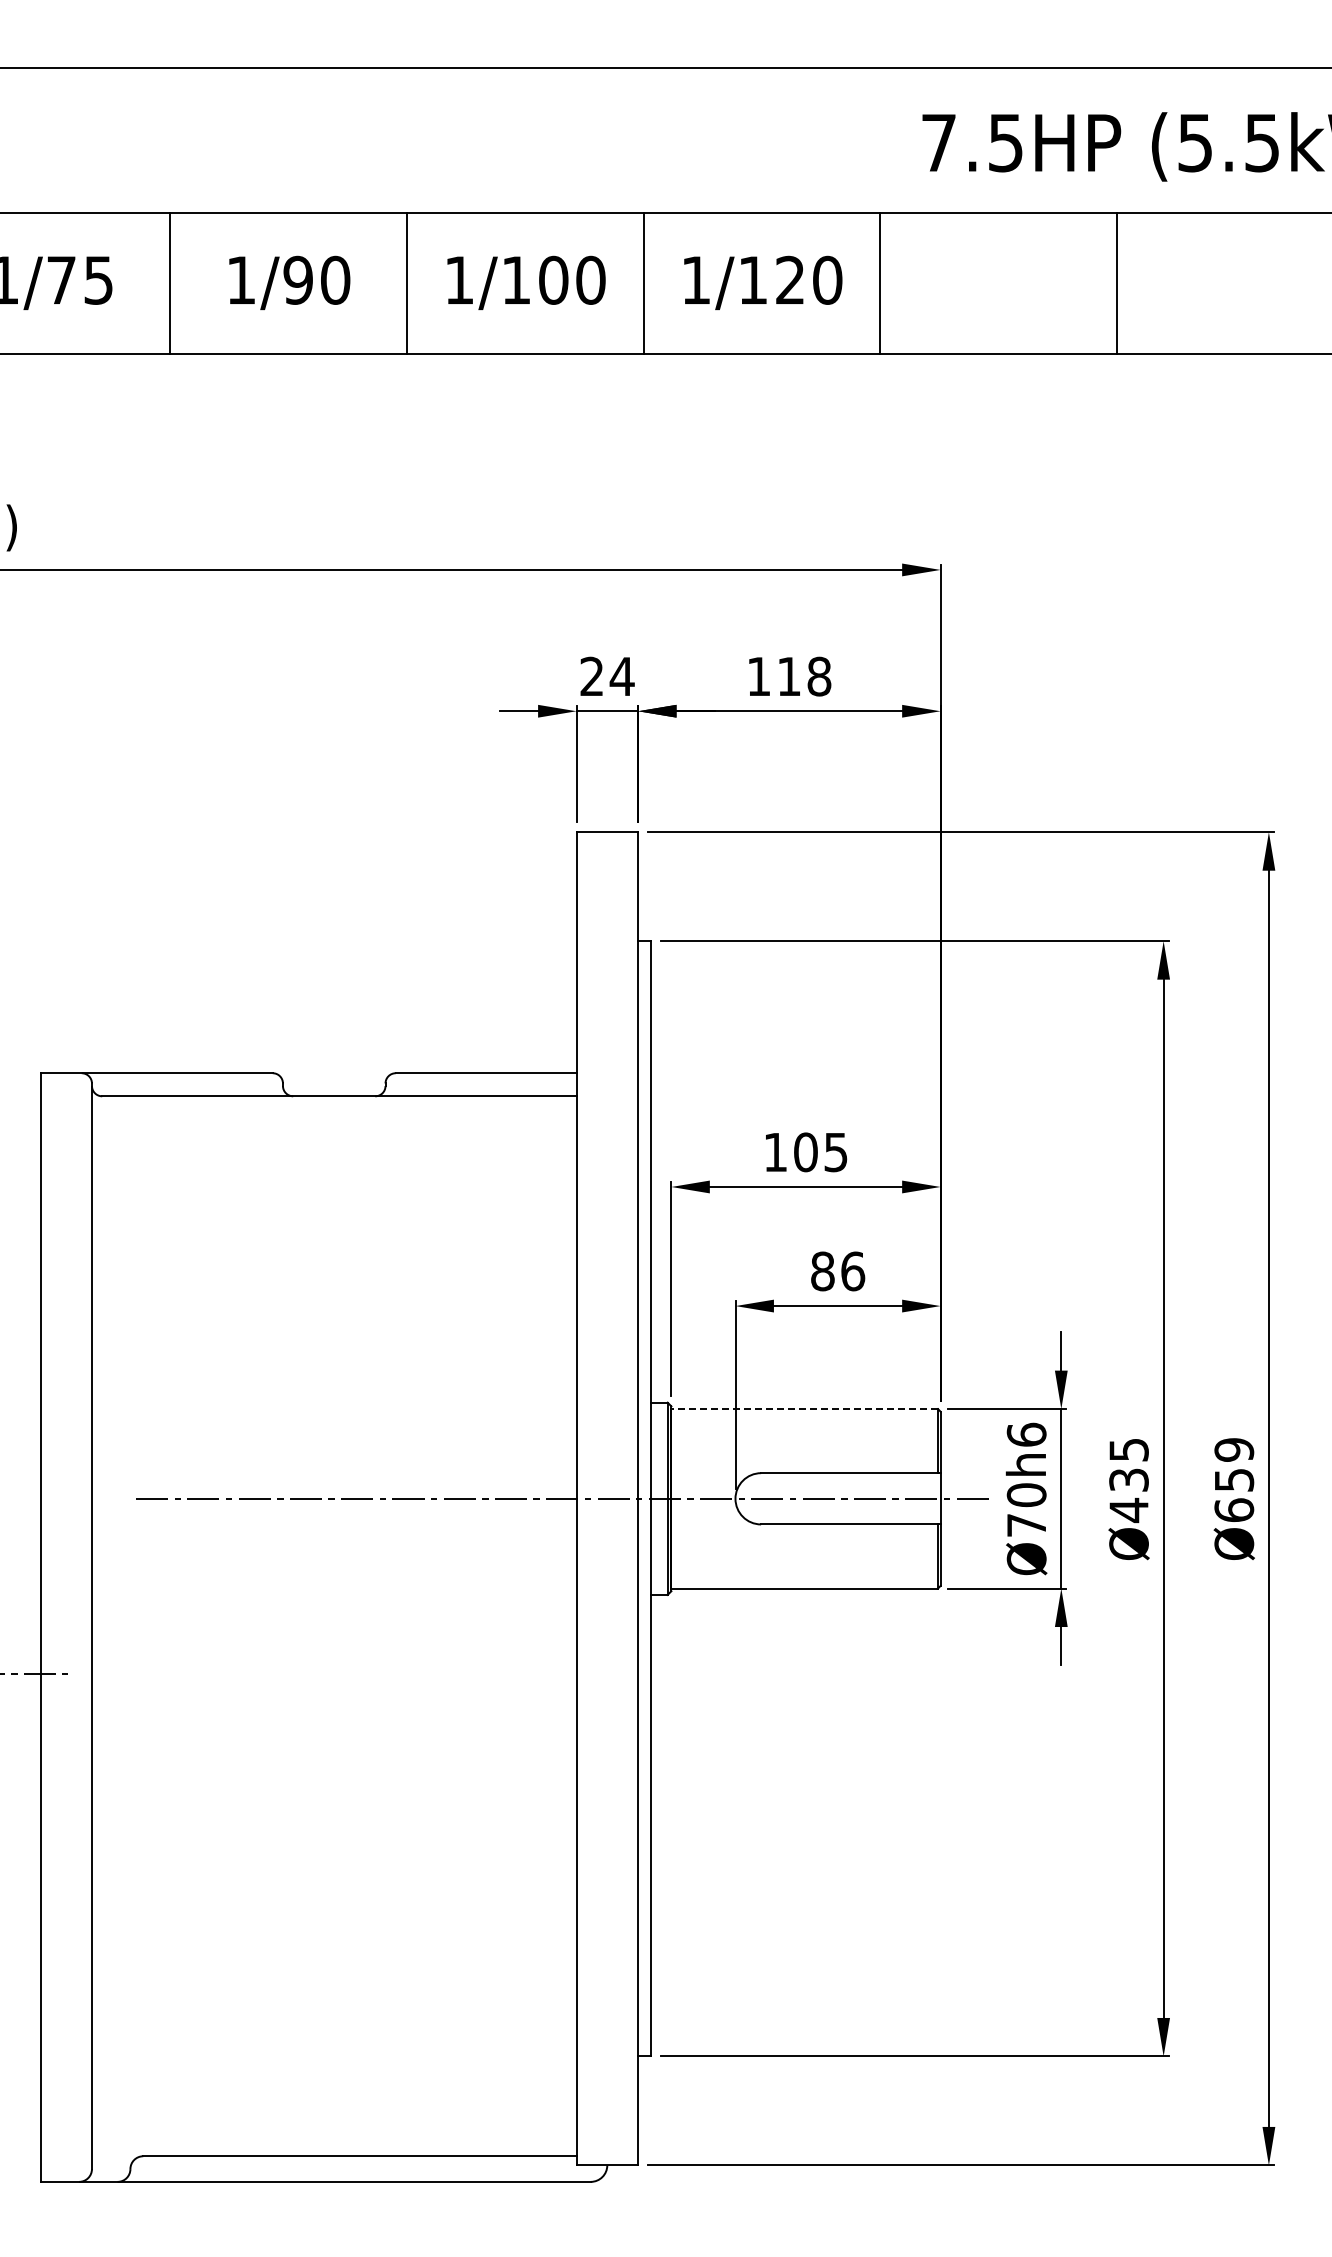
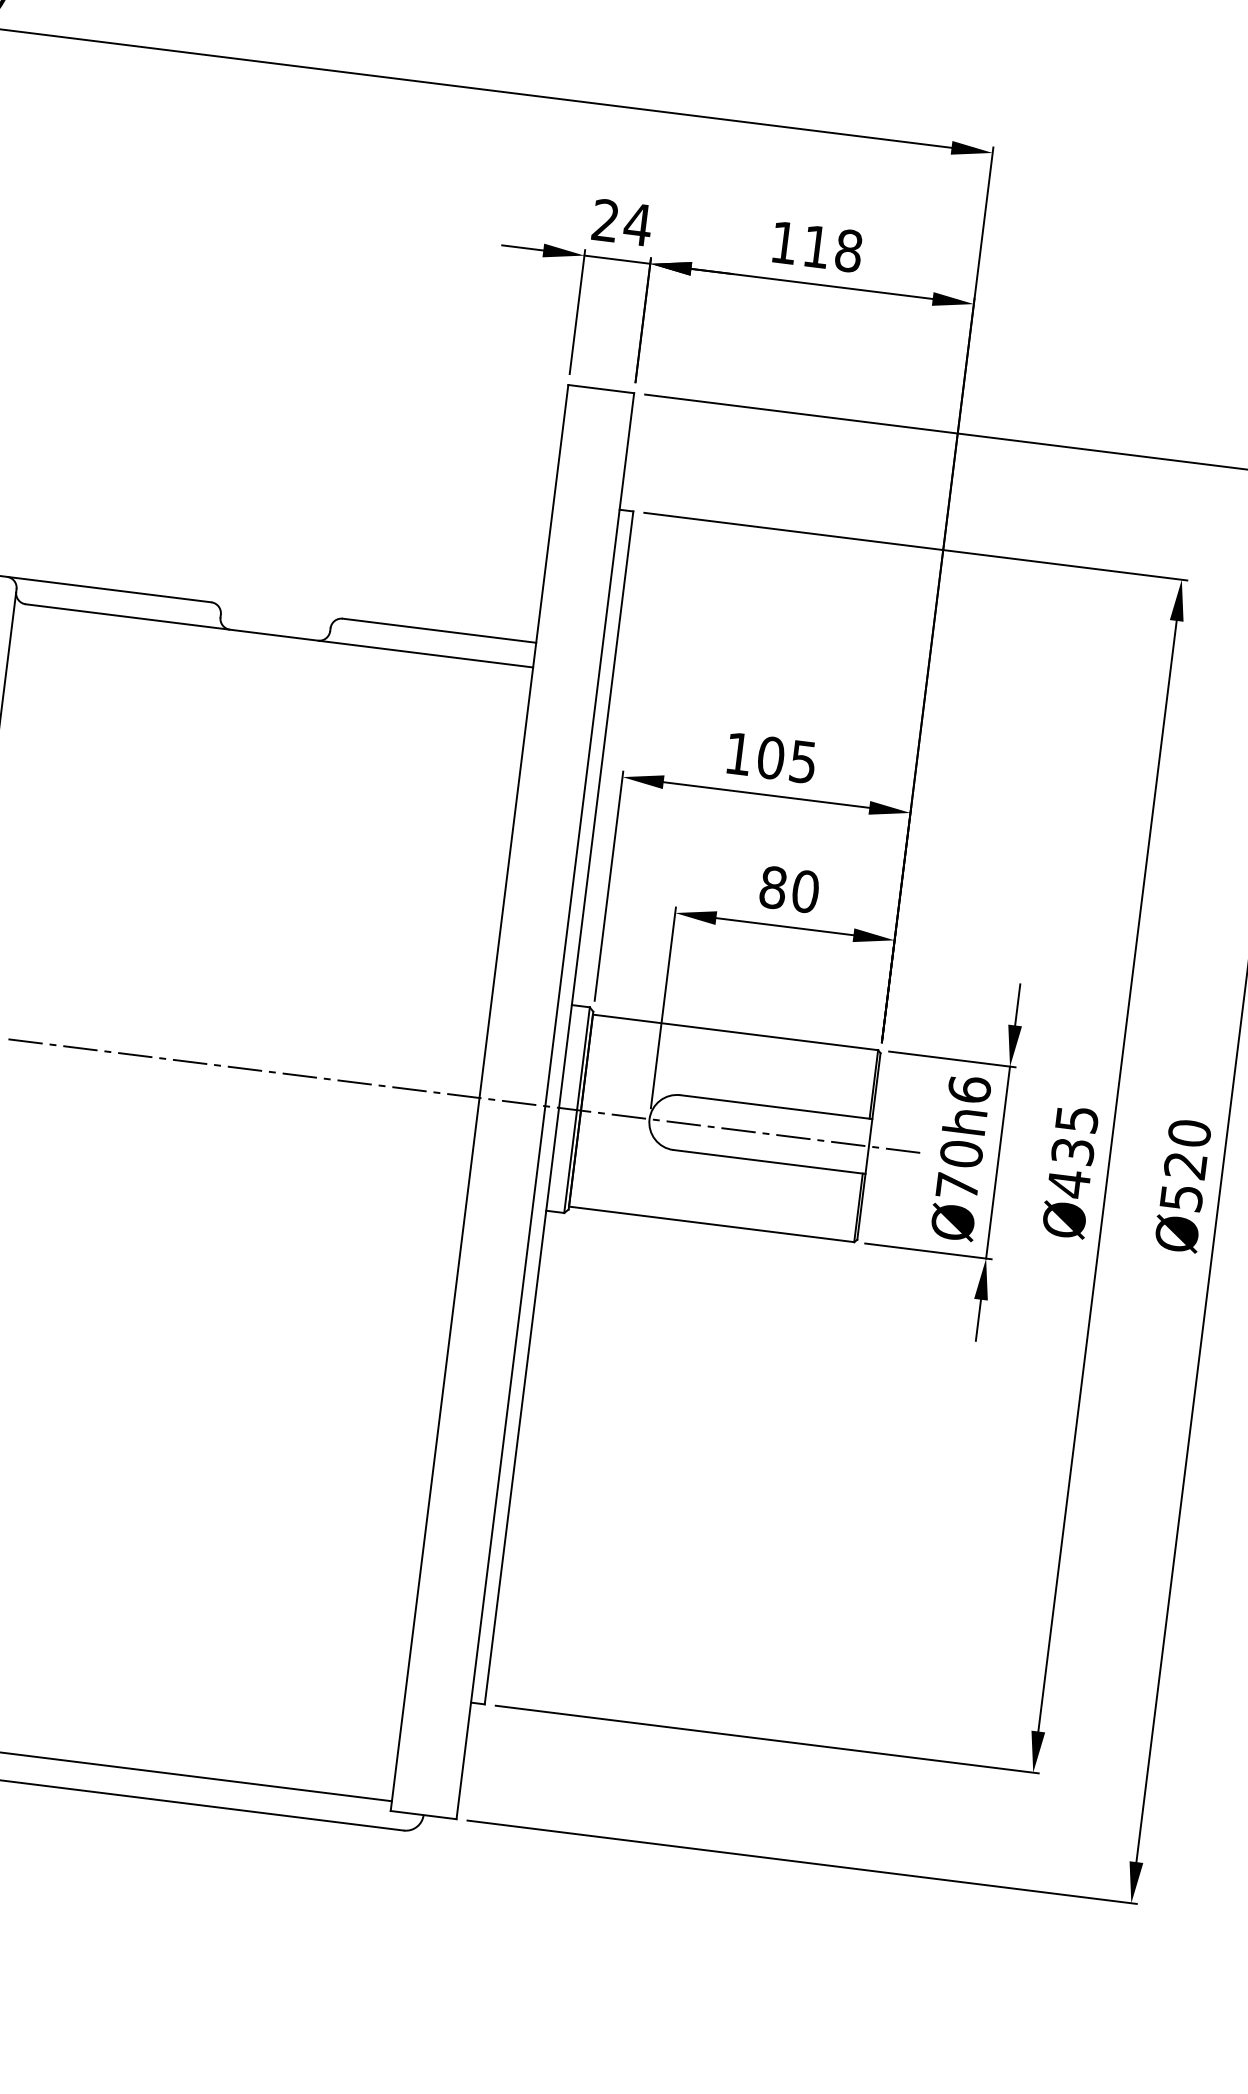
text: (853, 1271) -> (806, 891), 86 -> 80
line: (804, 1409) -> (735, 1032), dashed -> solid
text: (1234, 1479) -> (1185, 1165), Ø659 -> Ø520

